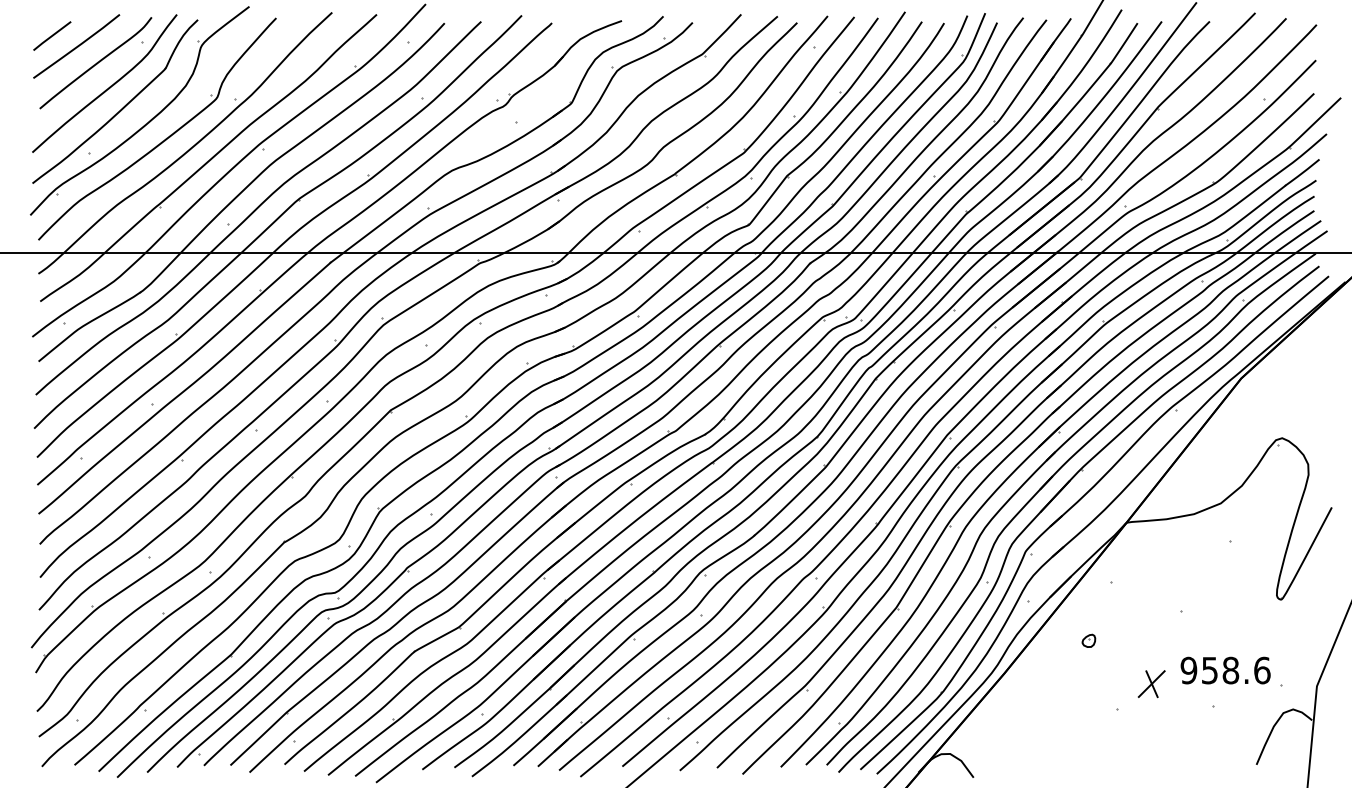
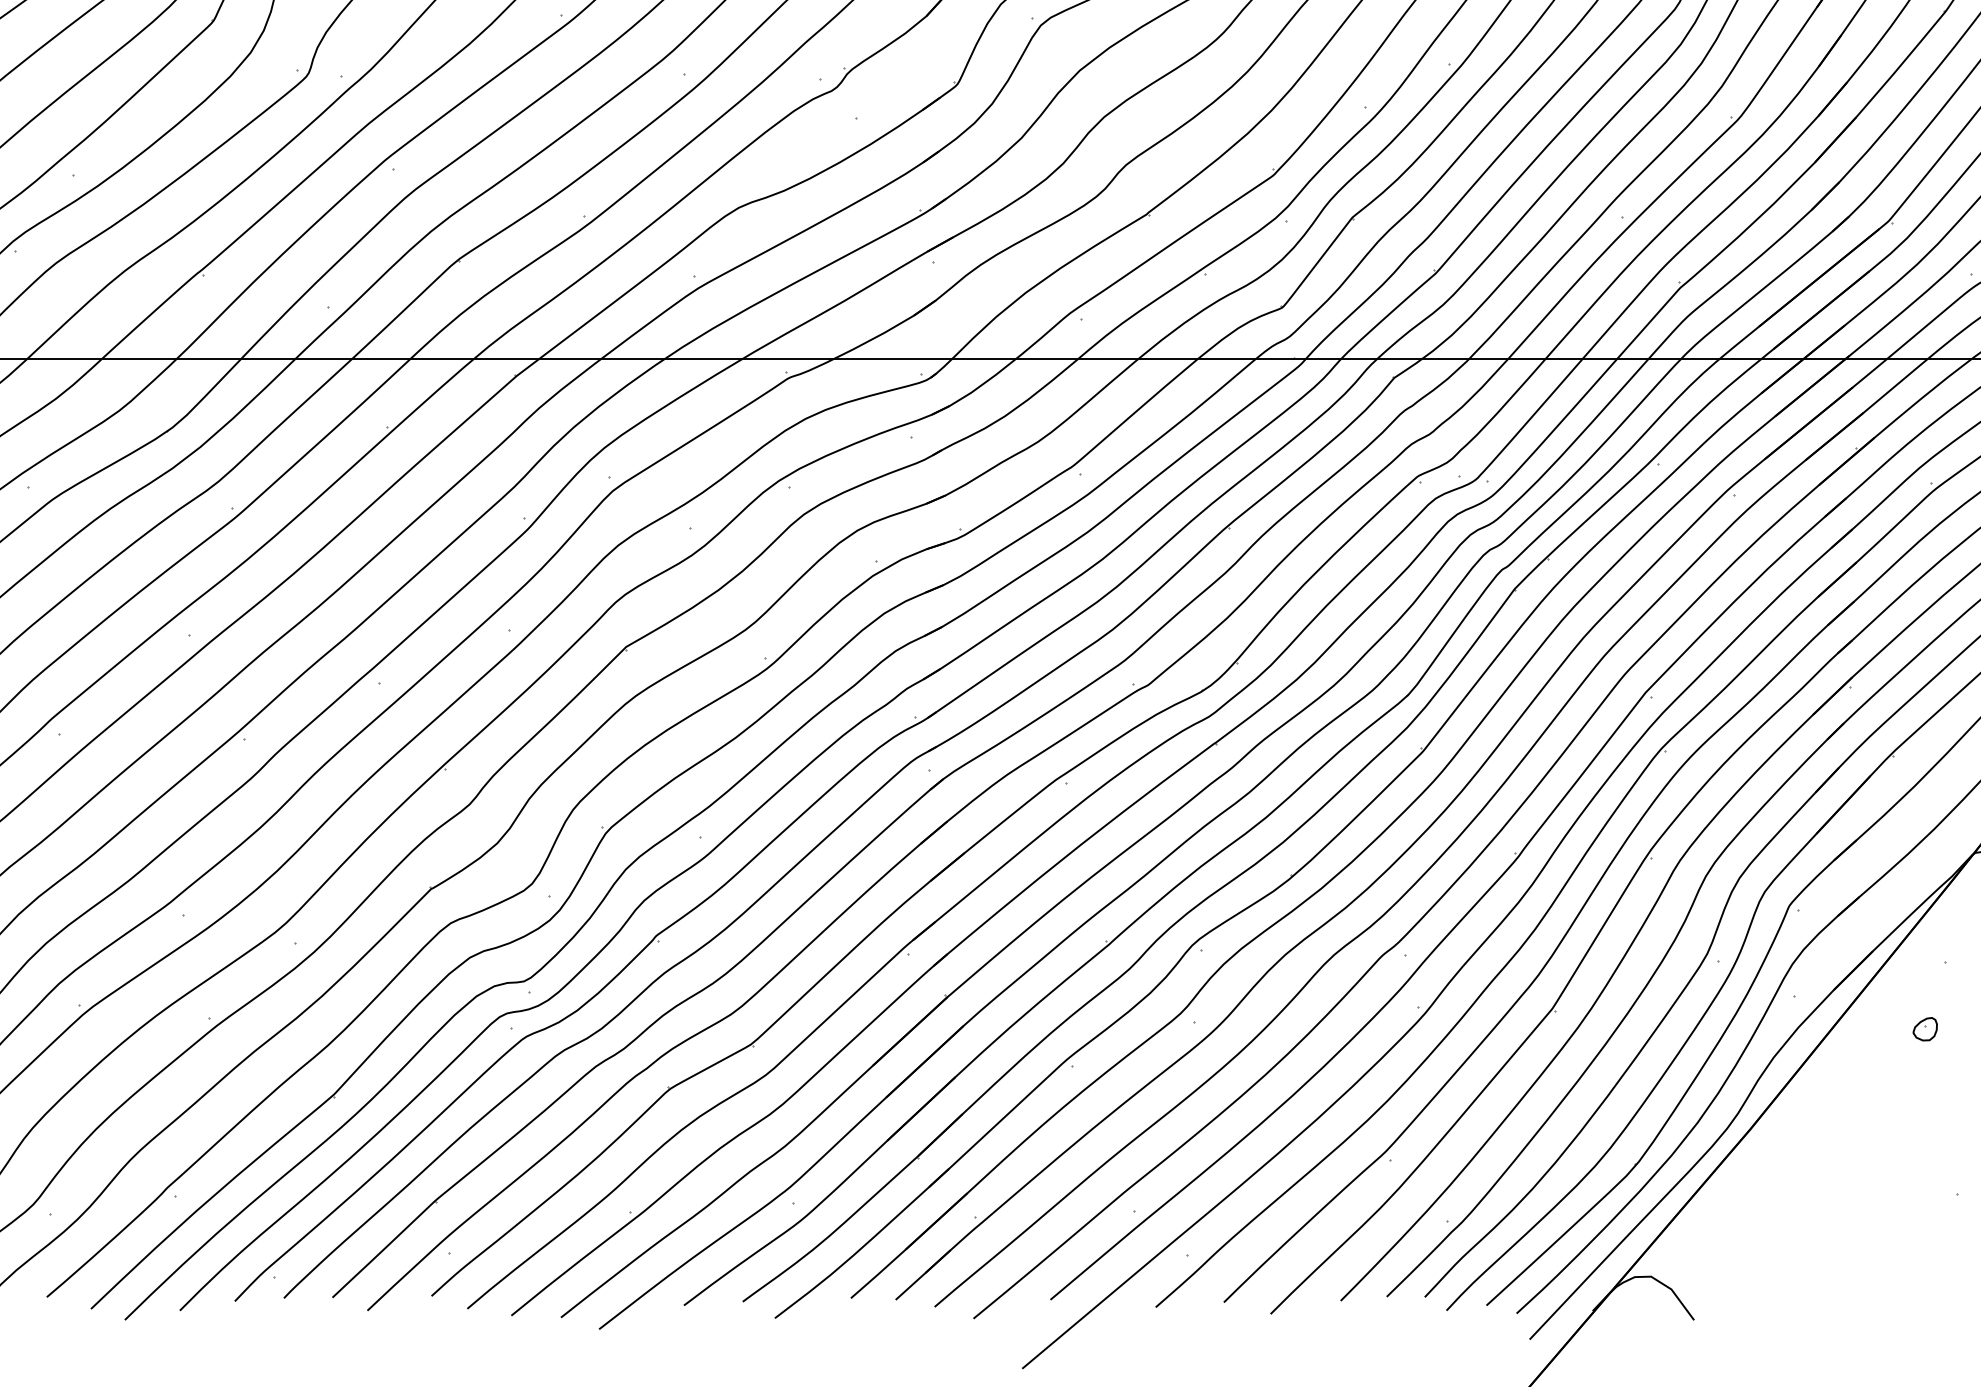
part: (1088, 640) -> (1924, 1028), moved

